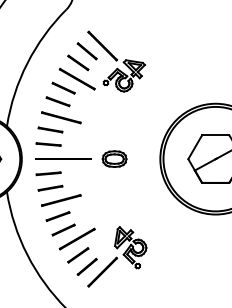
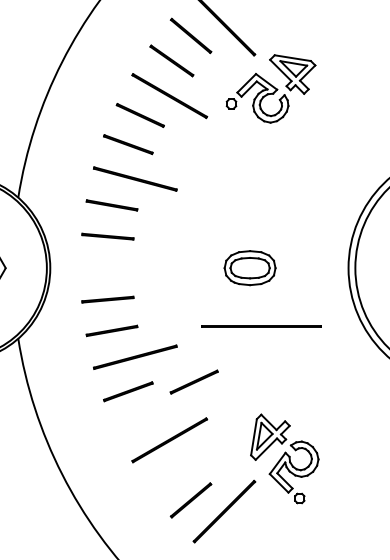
line: (63, 158) -> (260, 324), moved
line: (63, 229) -> (193, 380), moved
line: (78, 255) -> (172, 475), removed

